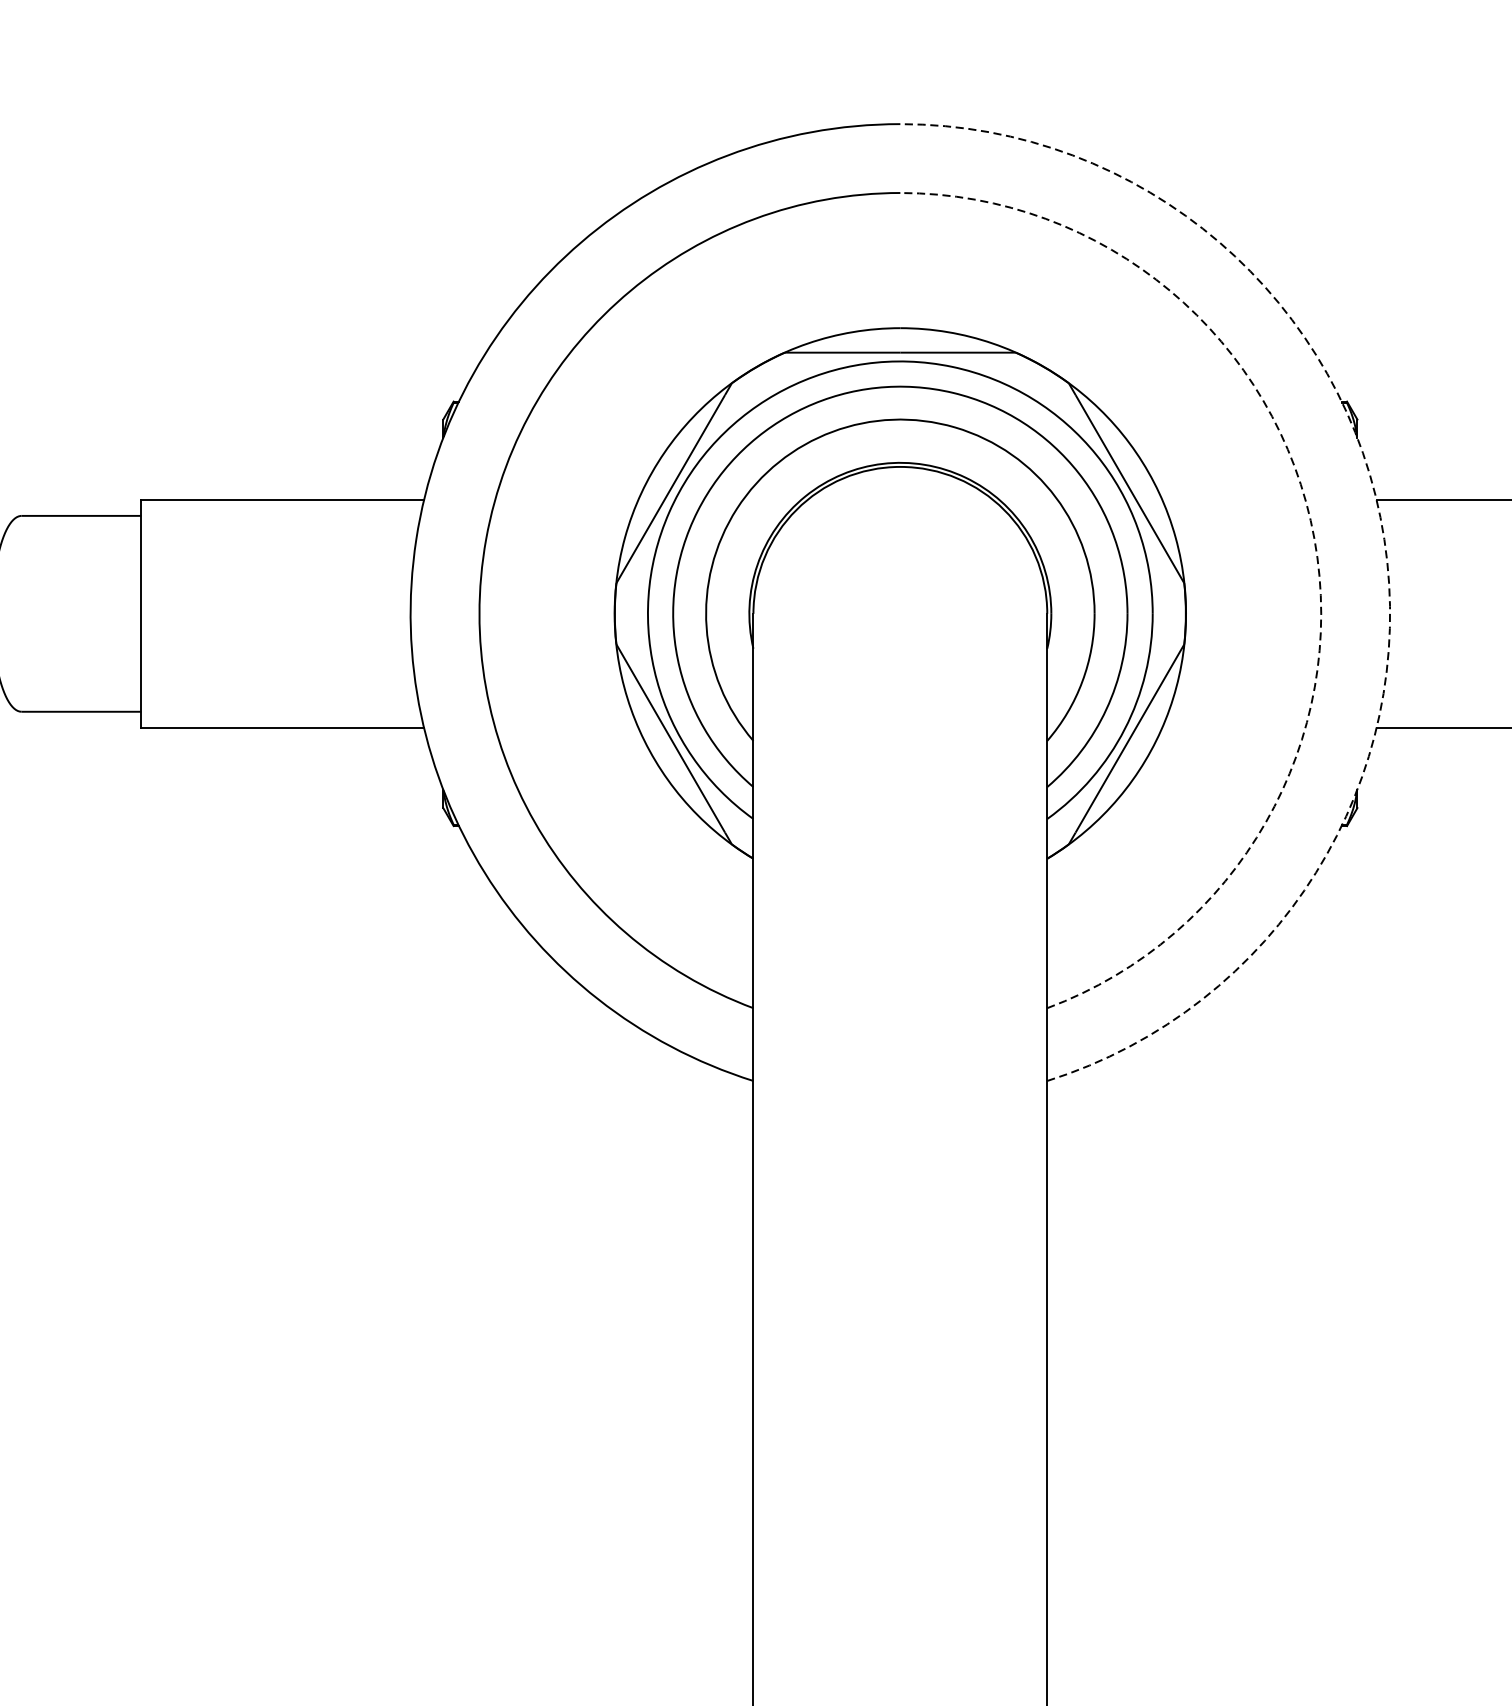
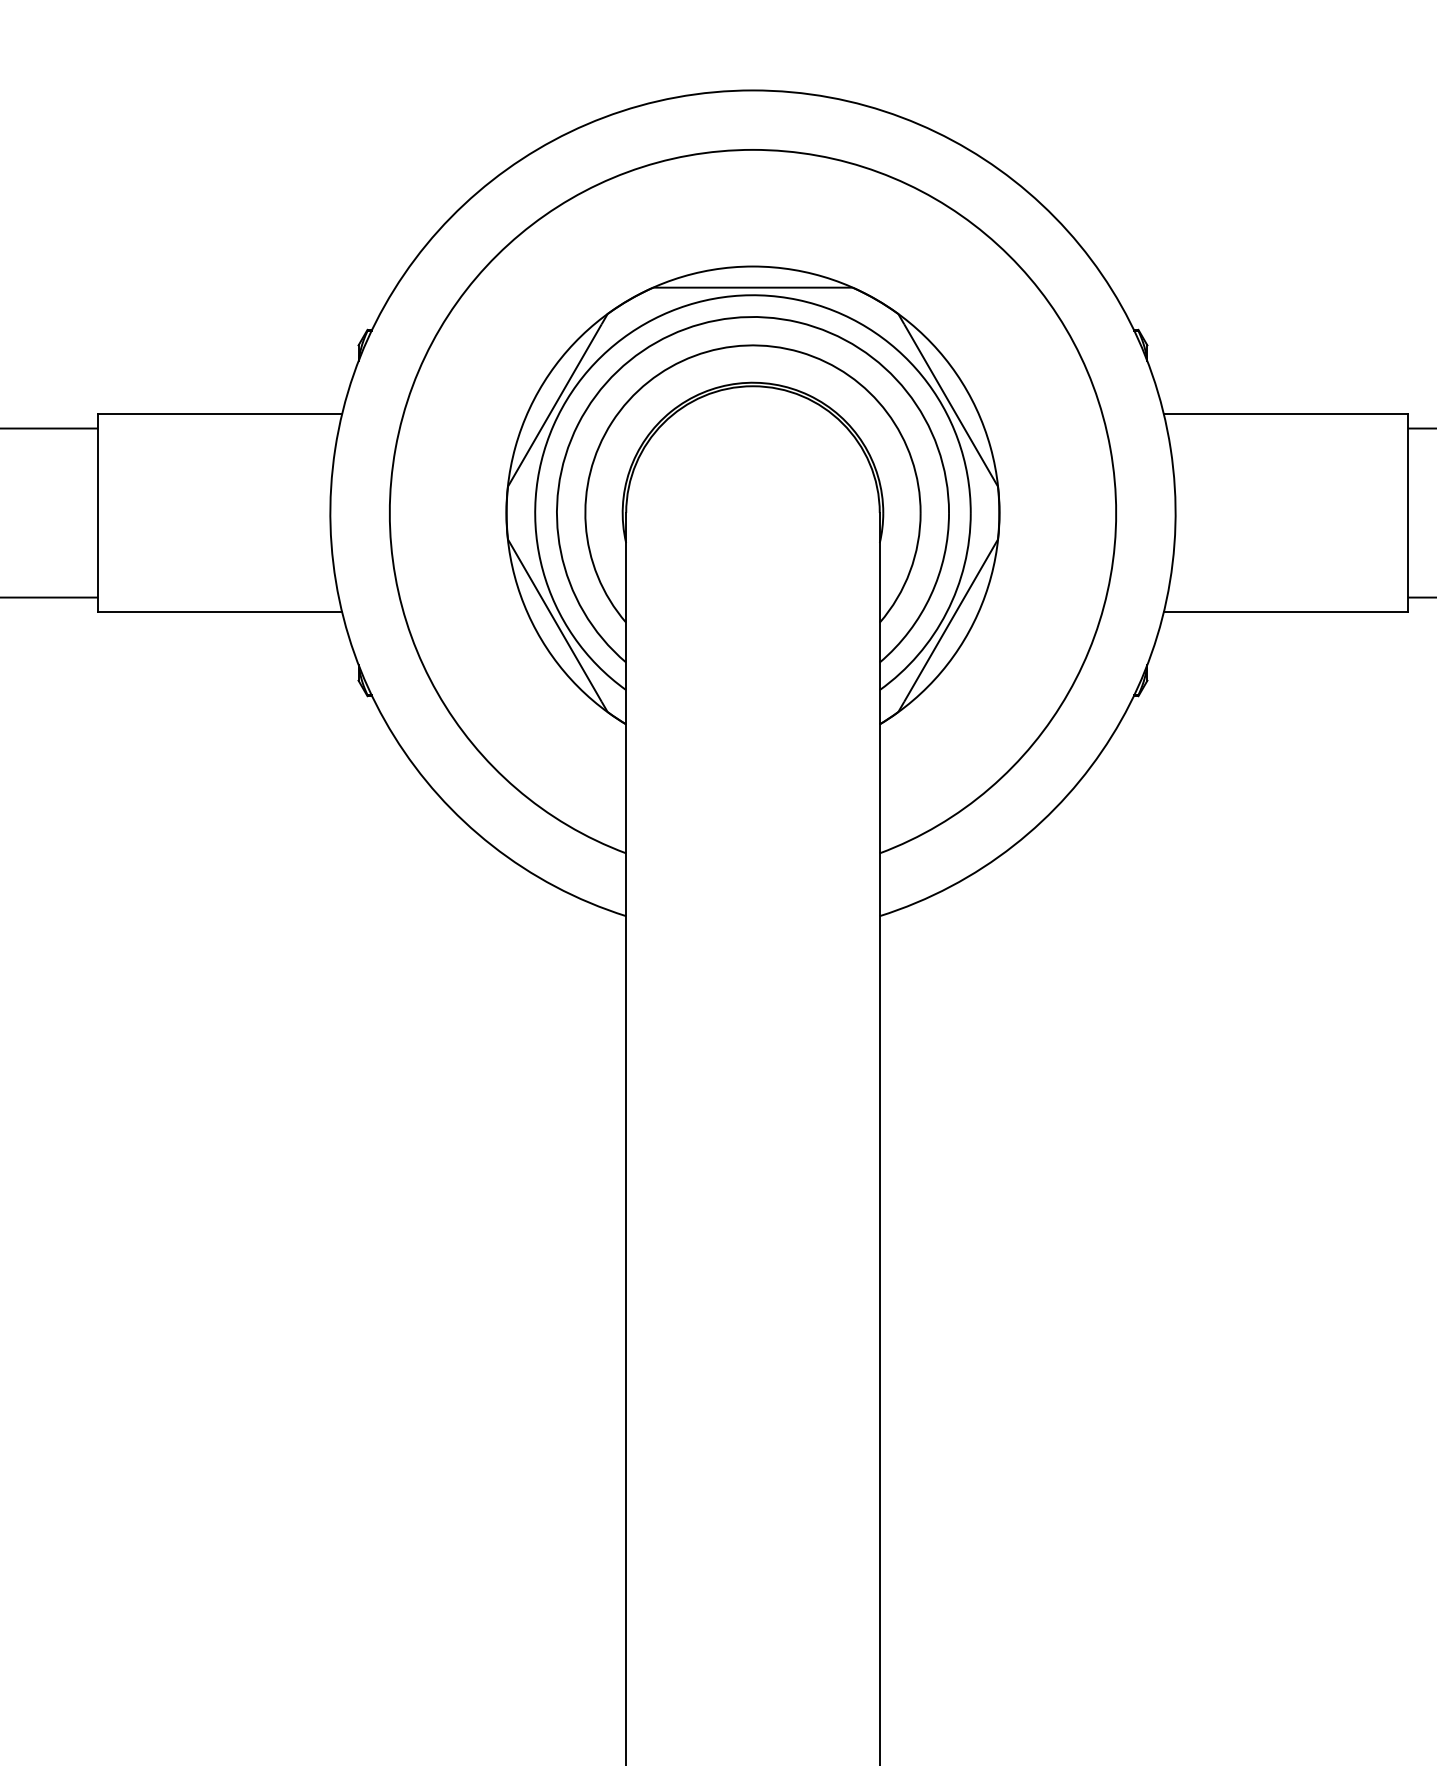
arc: (1314, 539) -> (1110, 448), dashed -> solid
arc: (1384, 539) -> (1170, 448), dashed -> solid

